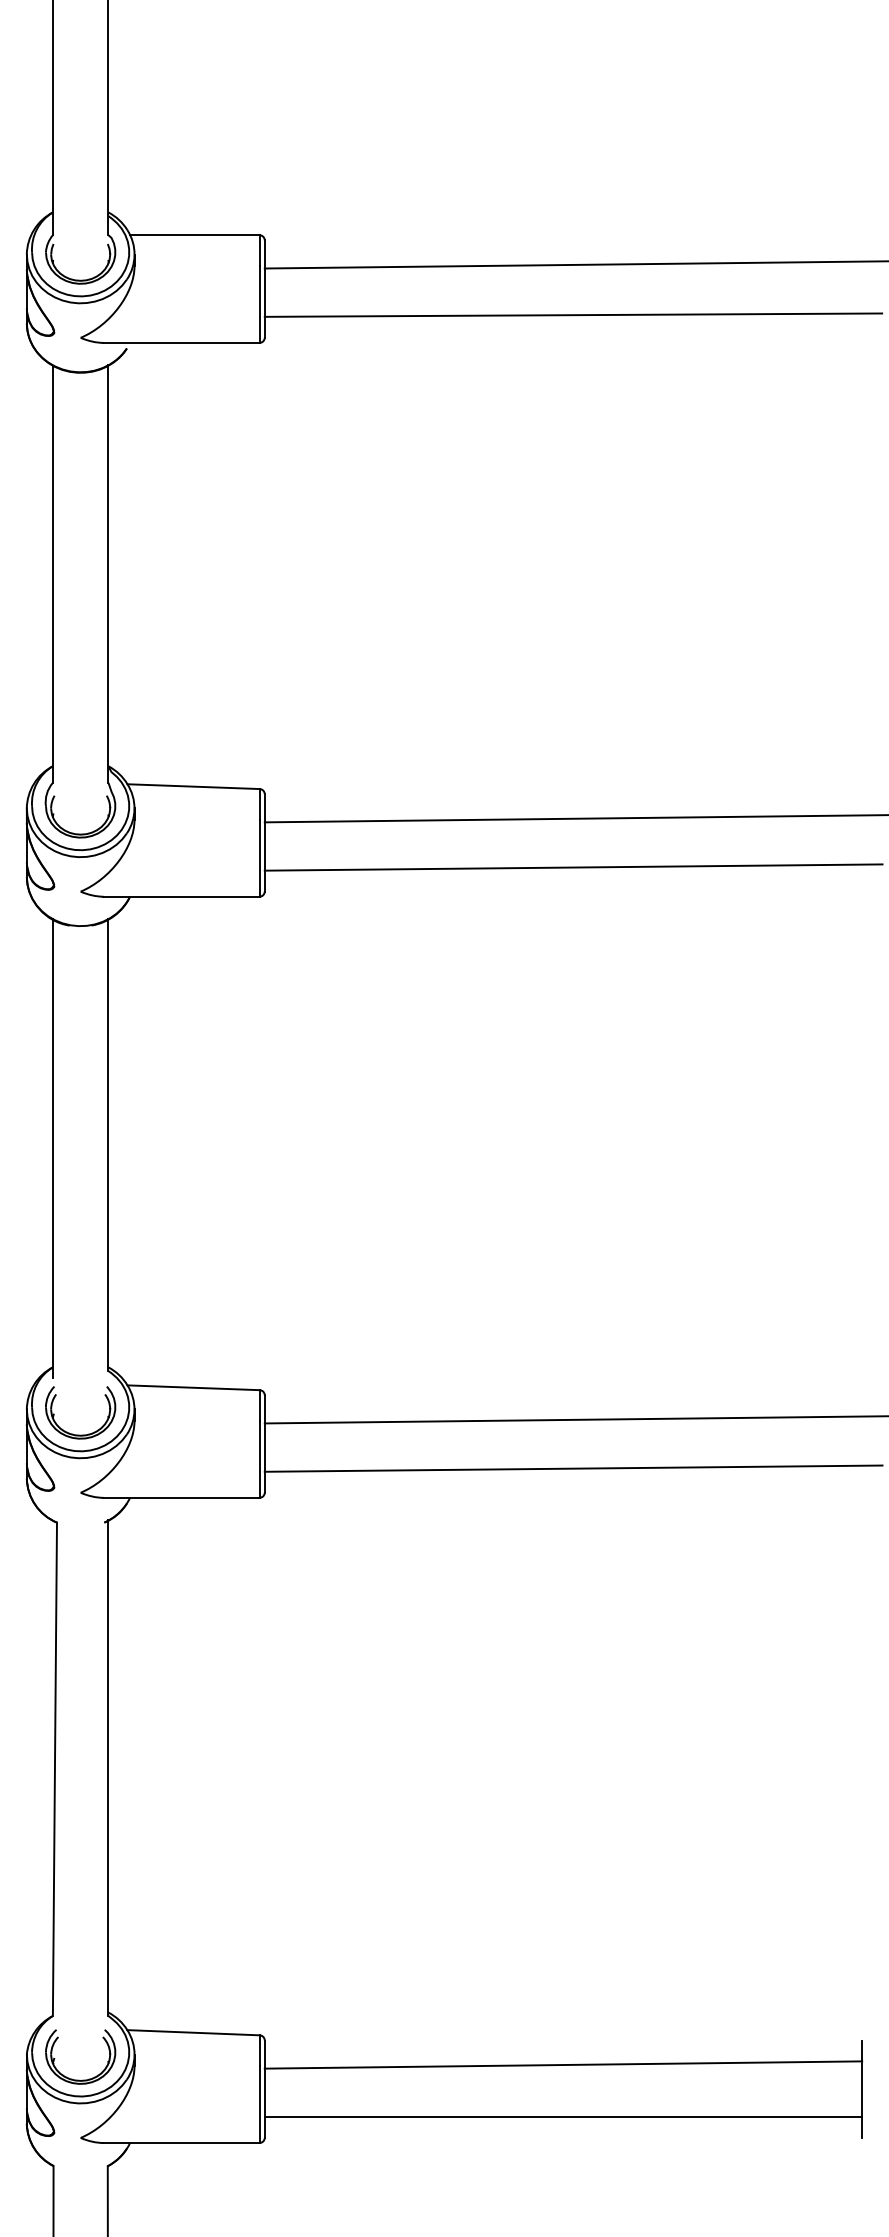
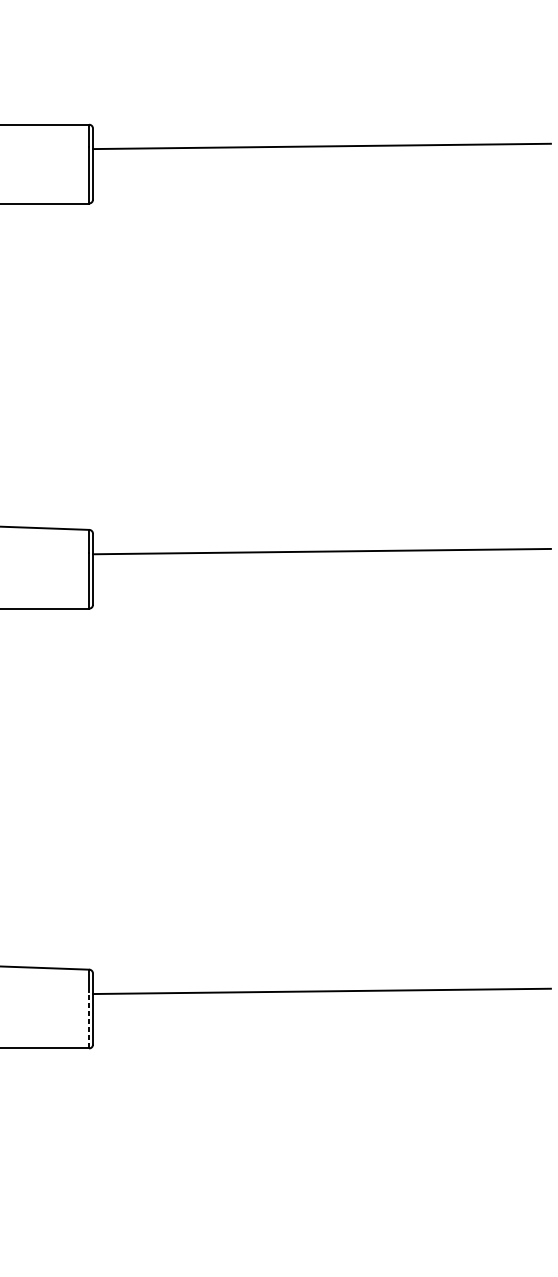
line: (573, 314) -> (318, 182), removed
line: (573, 867) -> (318, 587), removed
line: (259, 1459) -> (89, 1020), solid -> dashed
line: (573, 1468) -> (318, 1026), removed

